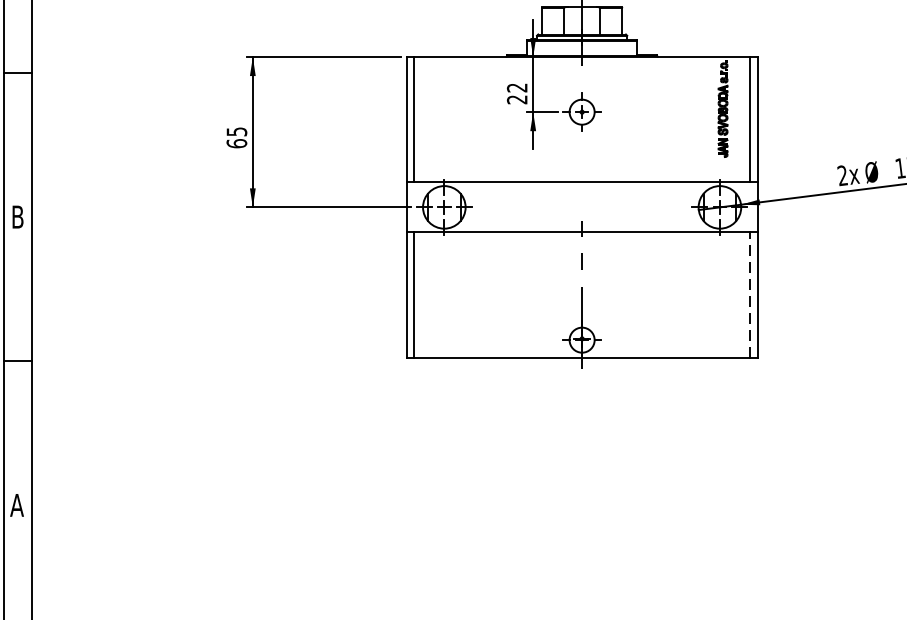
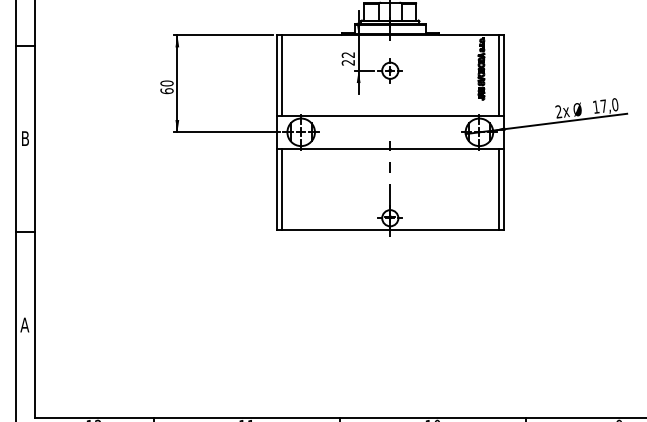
text: (236, 131) -> (166, 83), 65 -> 60
line: (749, 295) -> (498, 189), dashed -> solid

